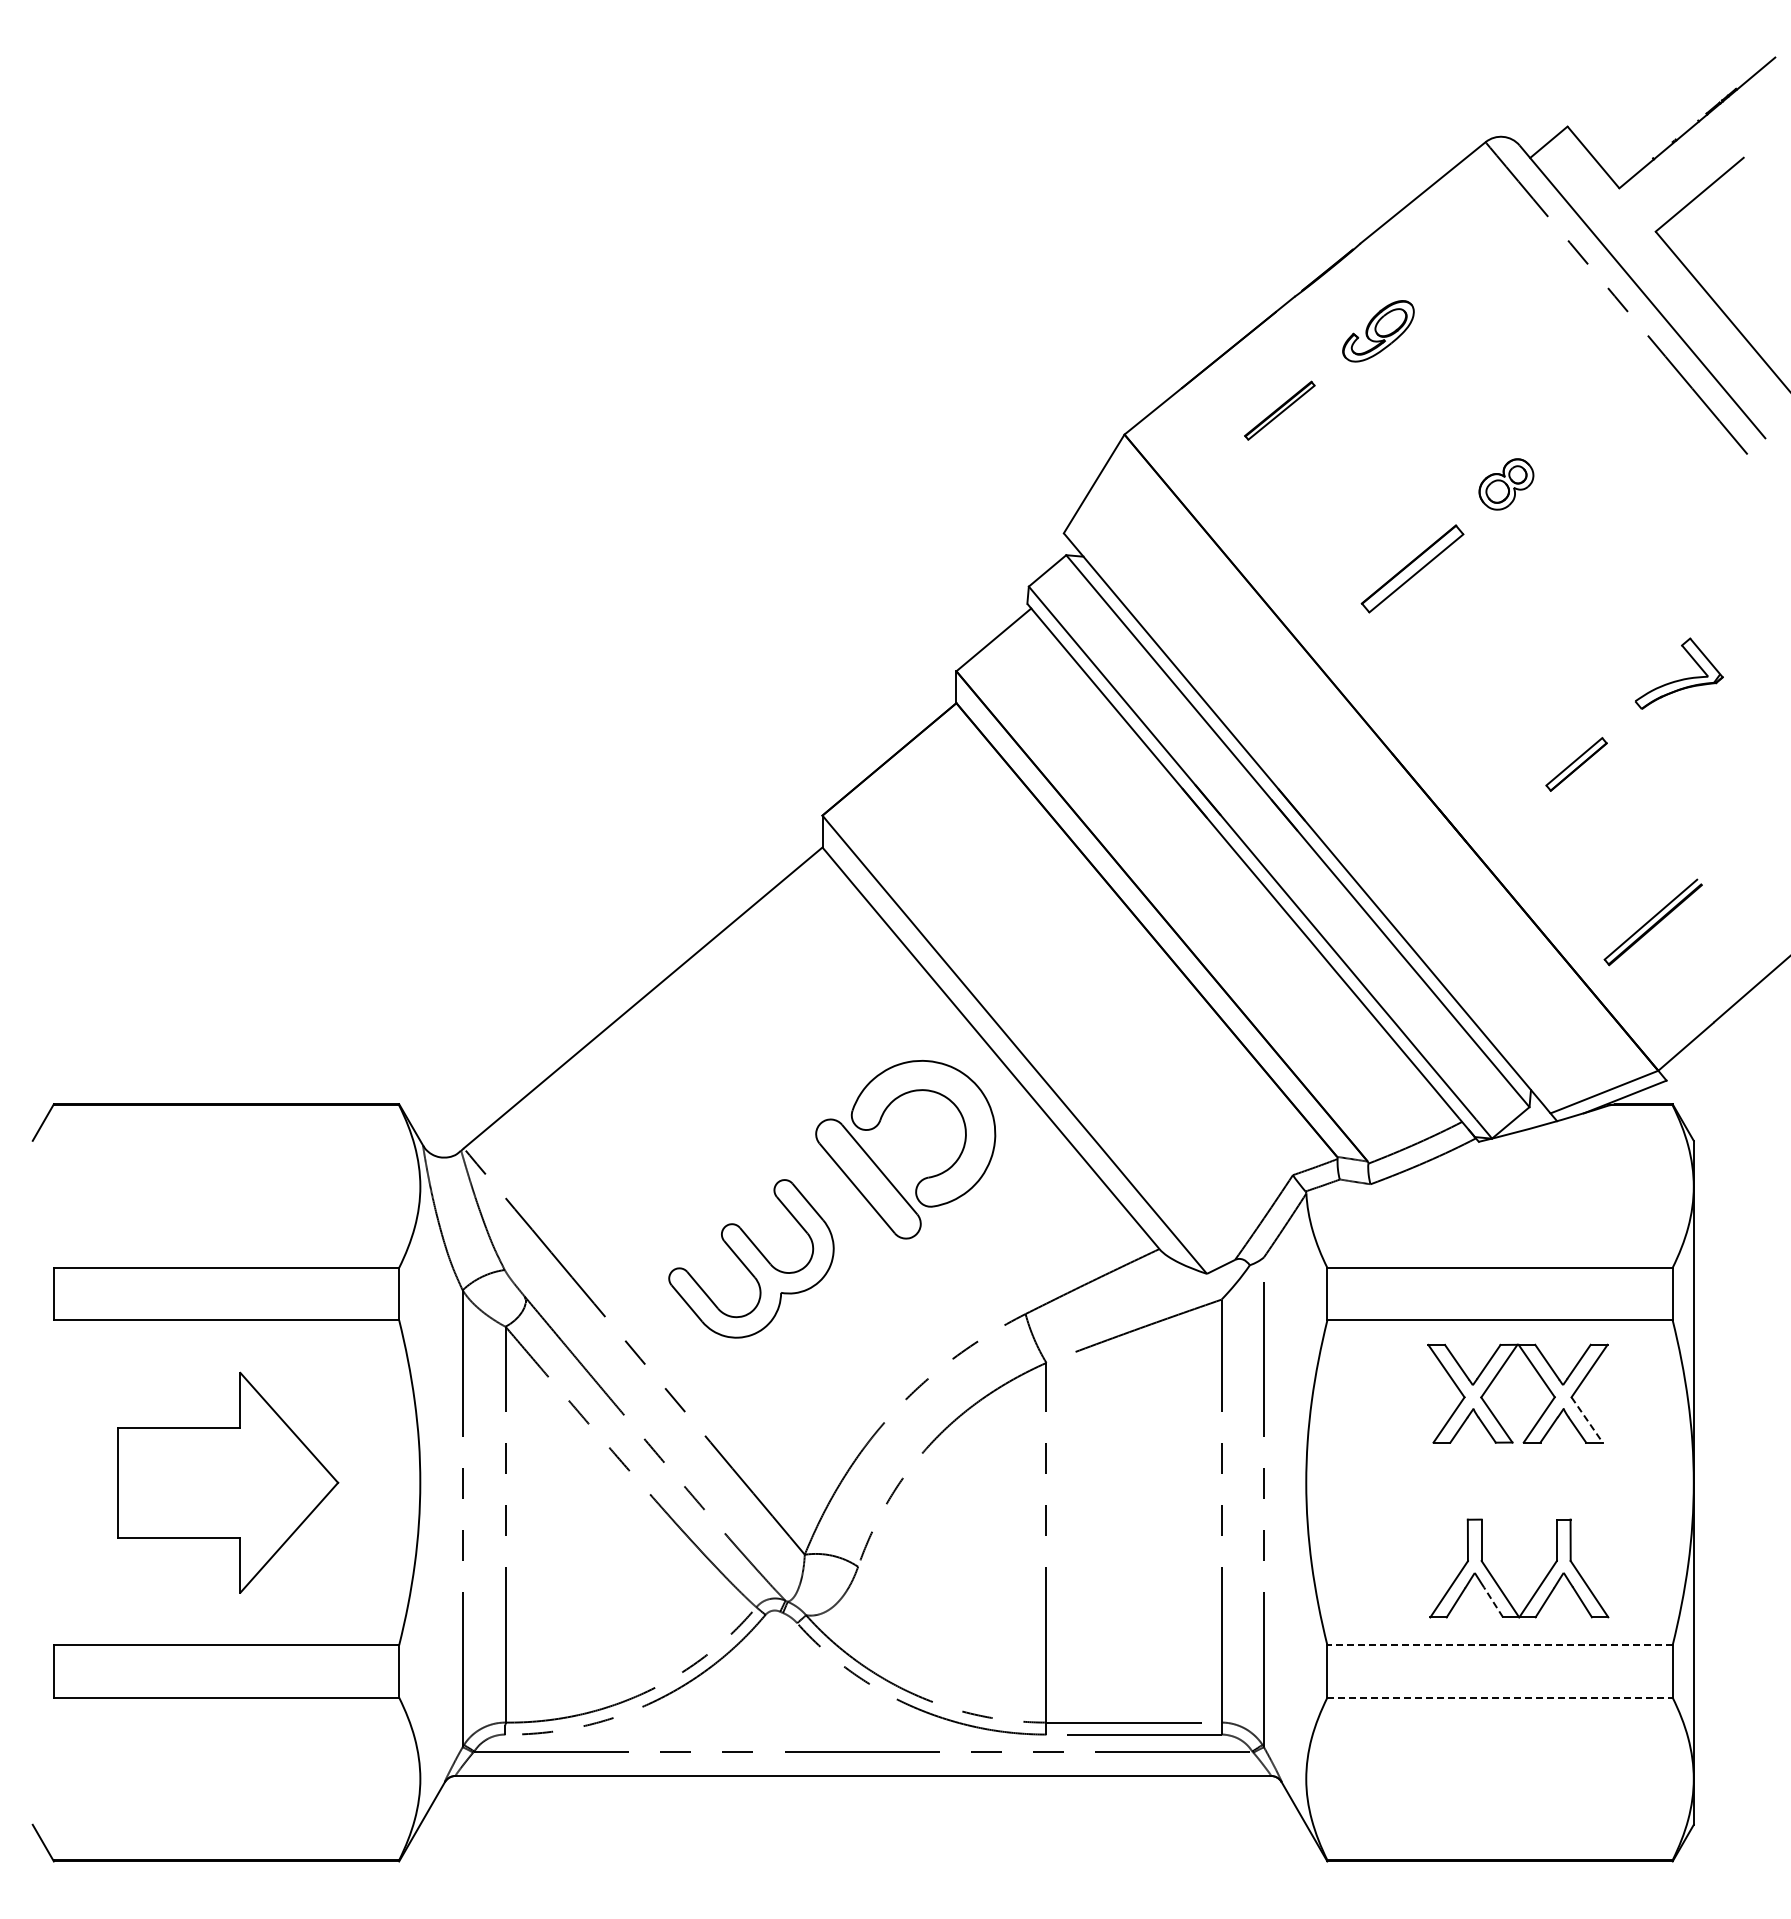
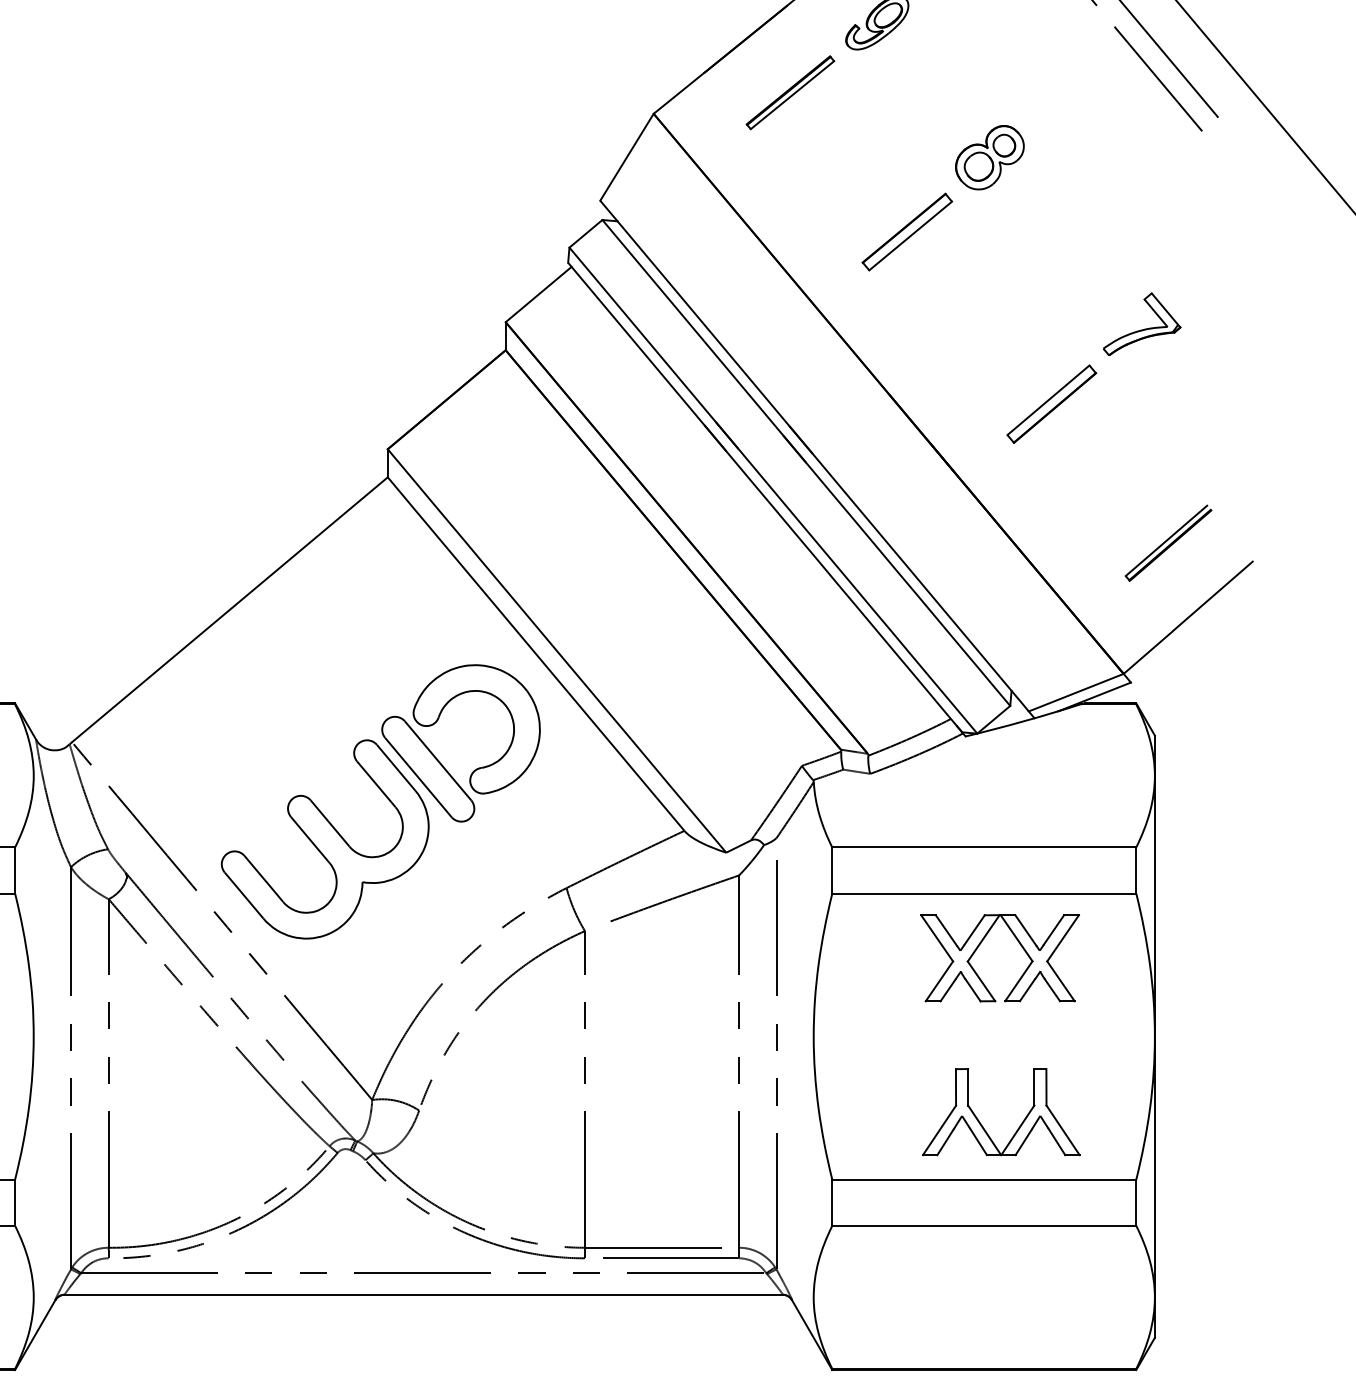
part: (1279, 410) -> (790, 92), size x1.43
part: (1506, 484) -> (989, 157), size x1.43
part: (1576, 764) -> (1051, 404), size x1.67
part: (1652, 922) -> (1167, 543), moved
part: (751, 1258) -> (325, 839), size x1.43
line: (1587, 1420) -> (1061, 981), dashed -> solid
line: (1493, 1602) -> (978, 1142), dashed -> solid
line: (1500, 1645) -> (984, 1179), dashed -> solid
line: (1500, 1697) -> (984, 1225), dashed -> solid

